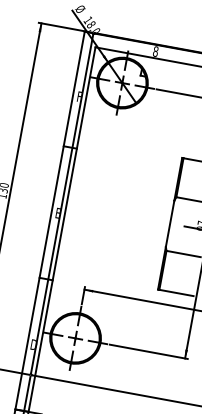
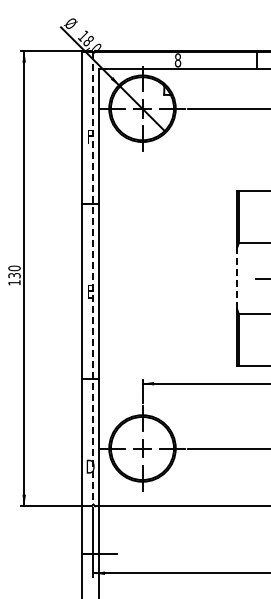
line: (62, 203) -> (93, 278), solid -> dashed
line: (170, 223) -> (237, 278), solid -> dashed

